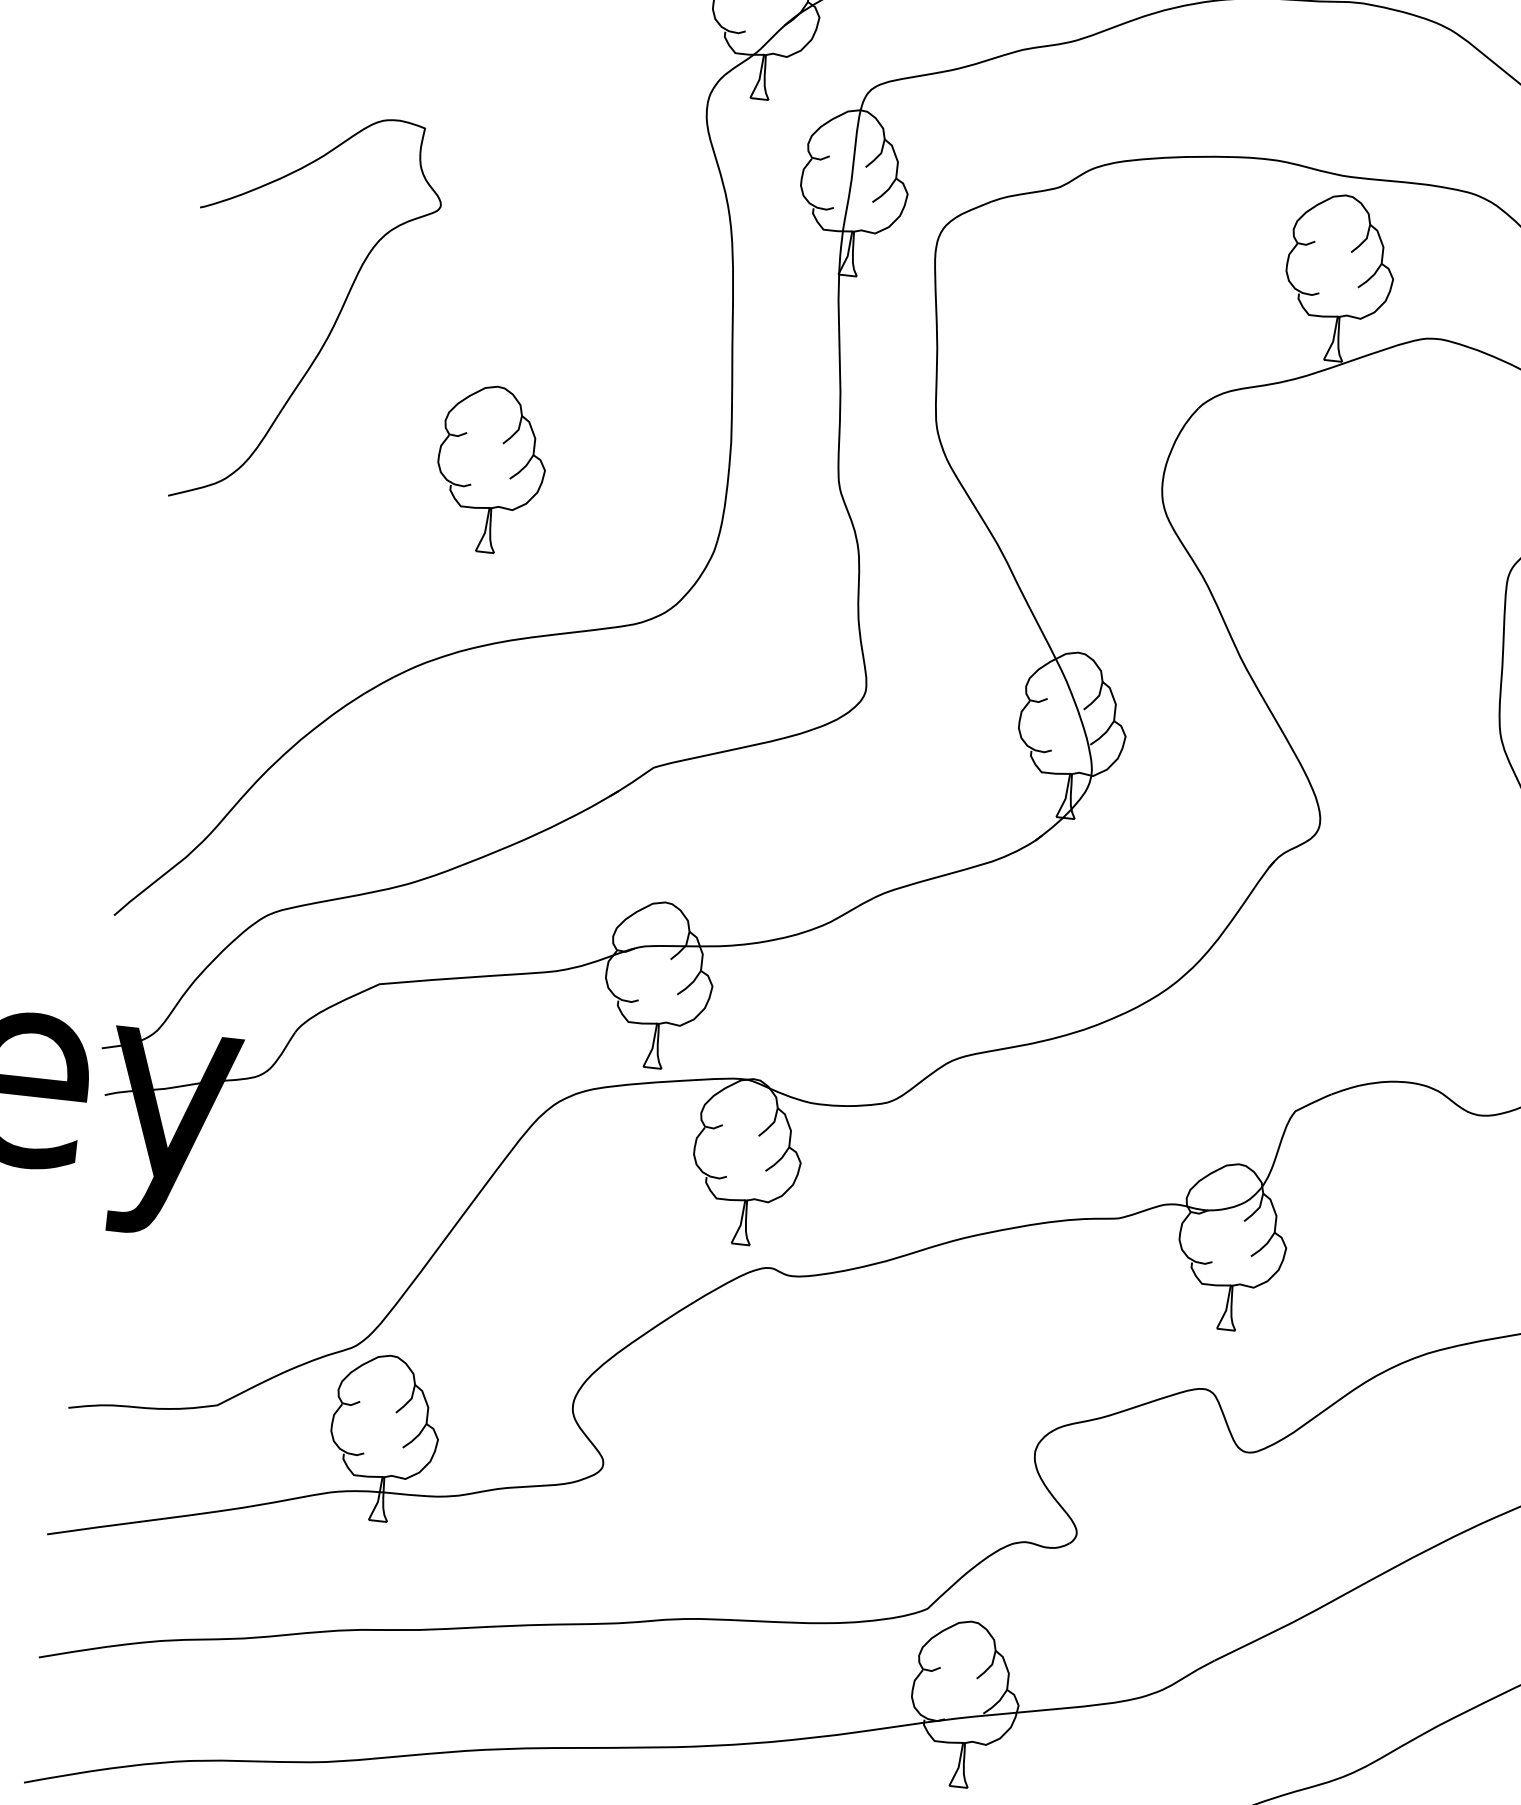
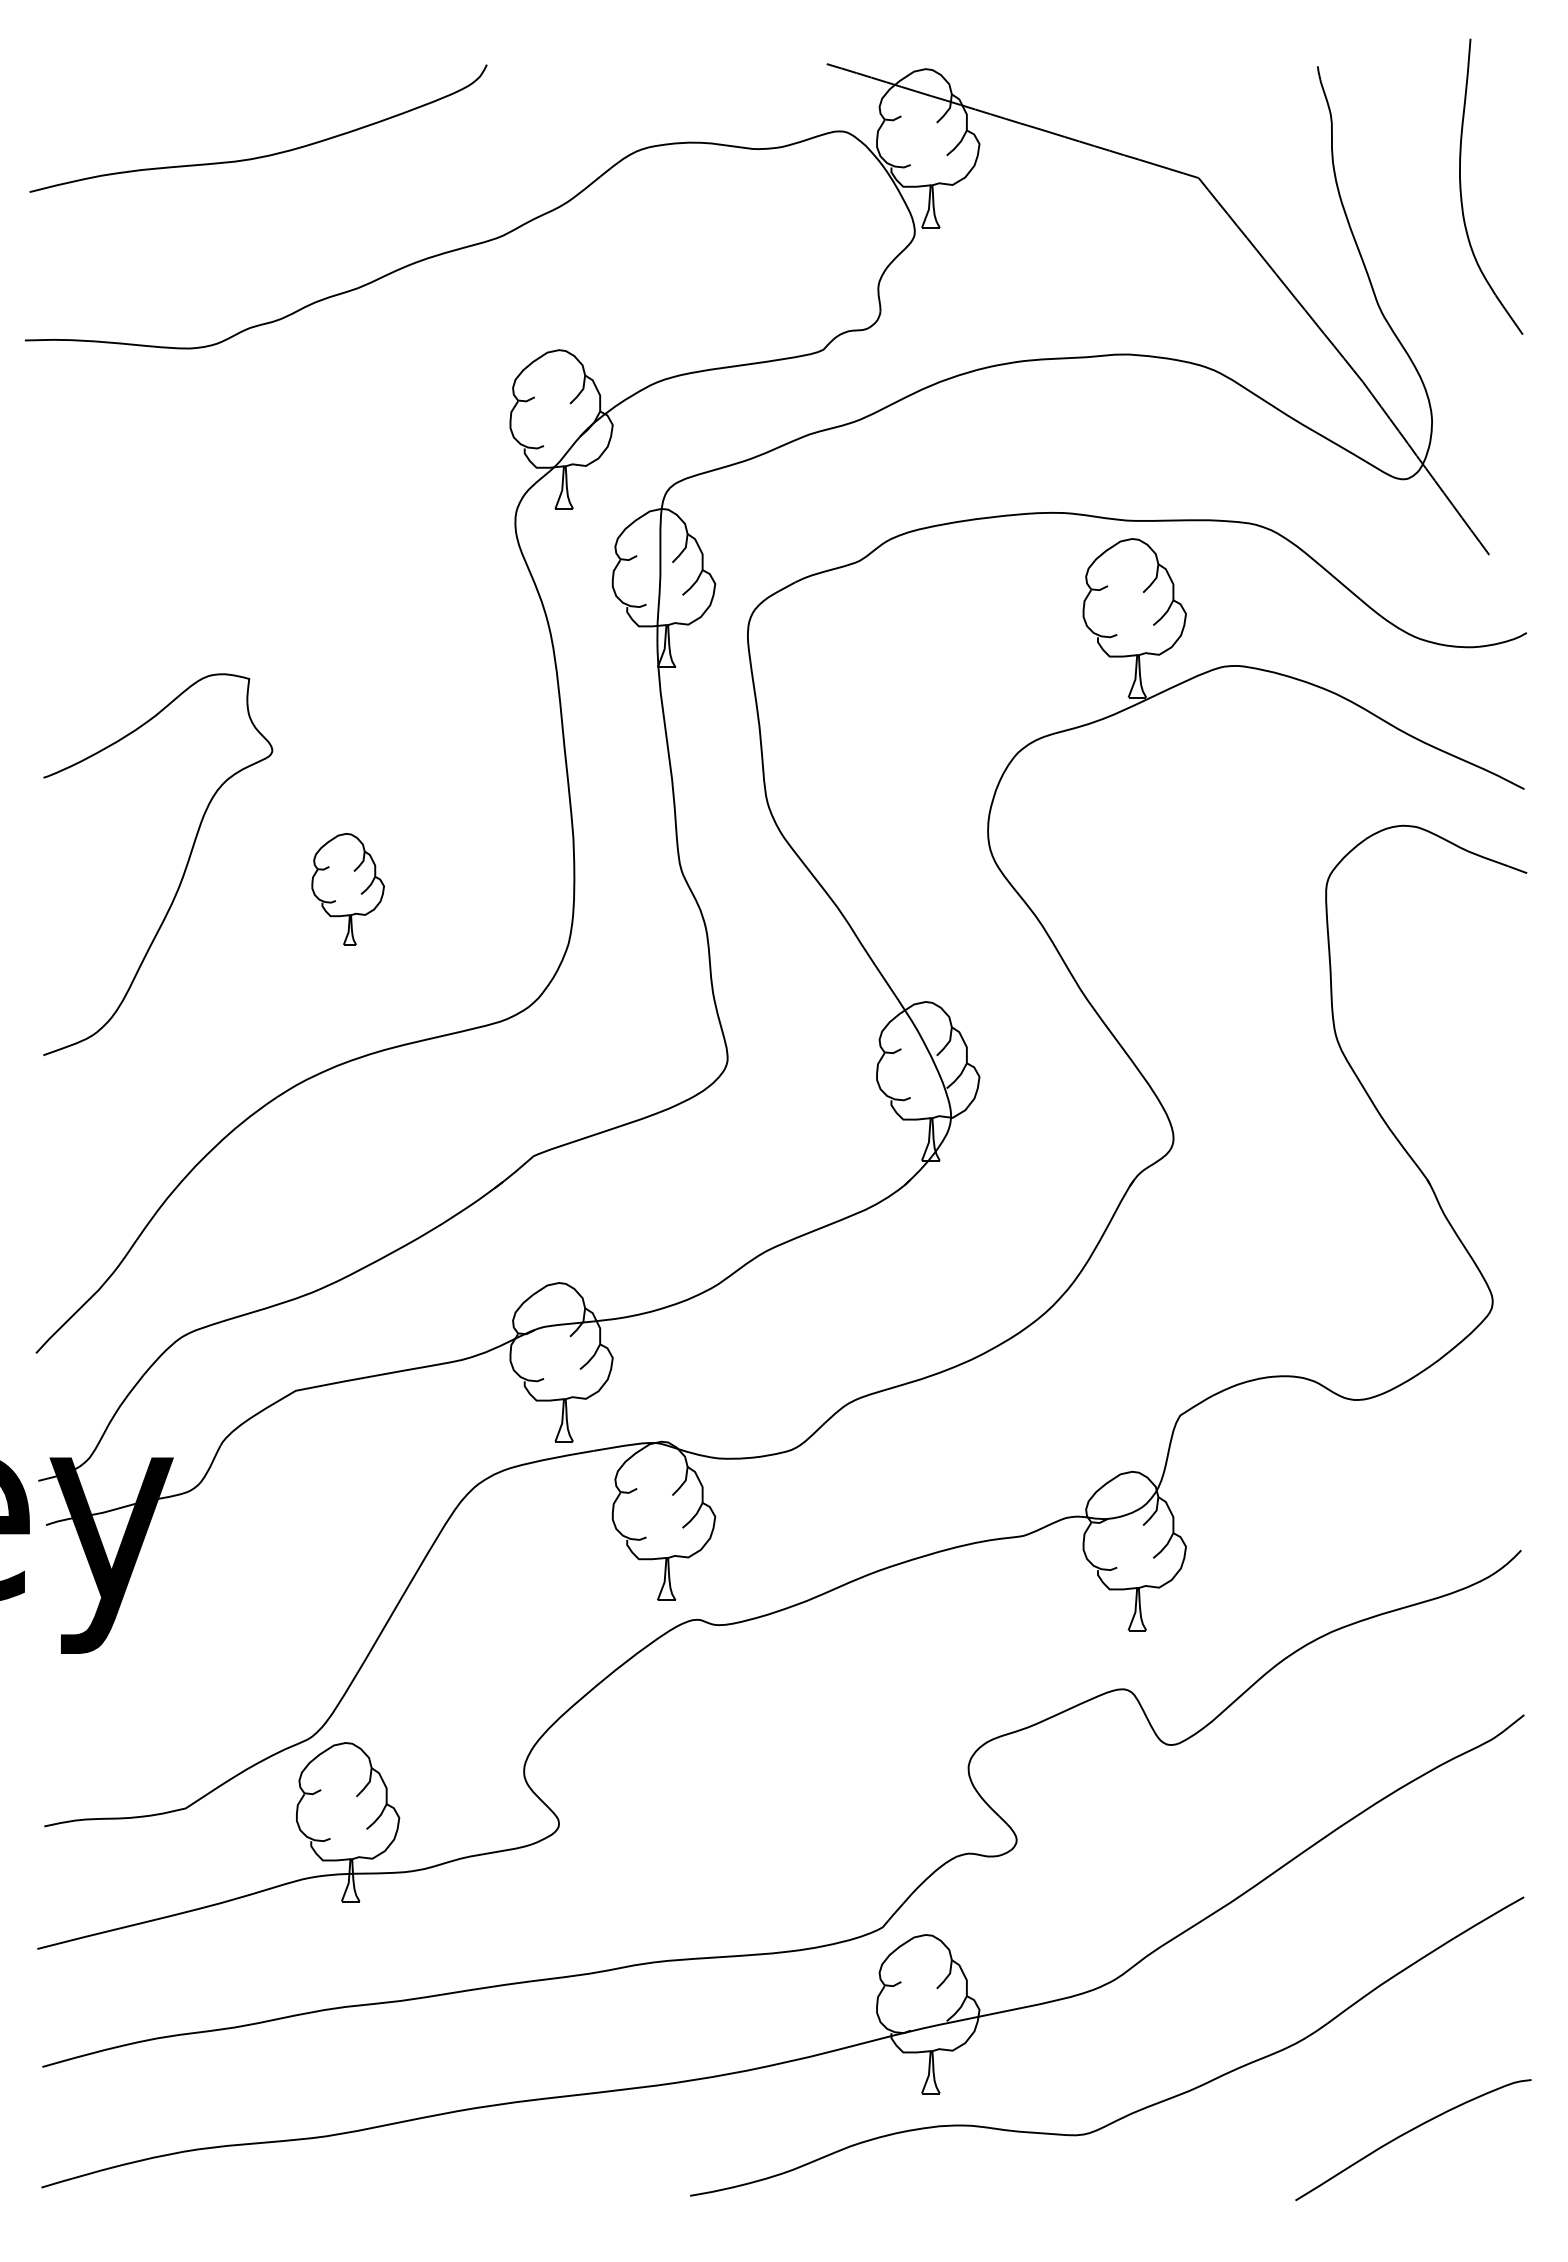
part: (334, 321) -> (183, 872), moved
part: (491, 469) -> (348, 889), size x0.7

